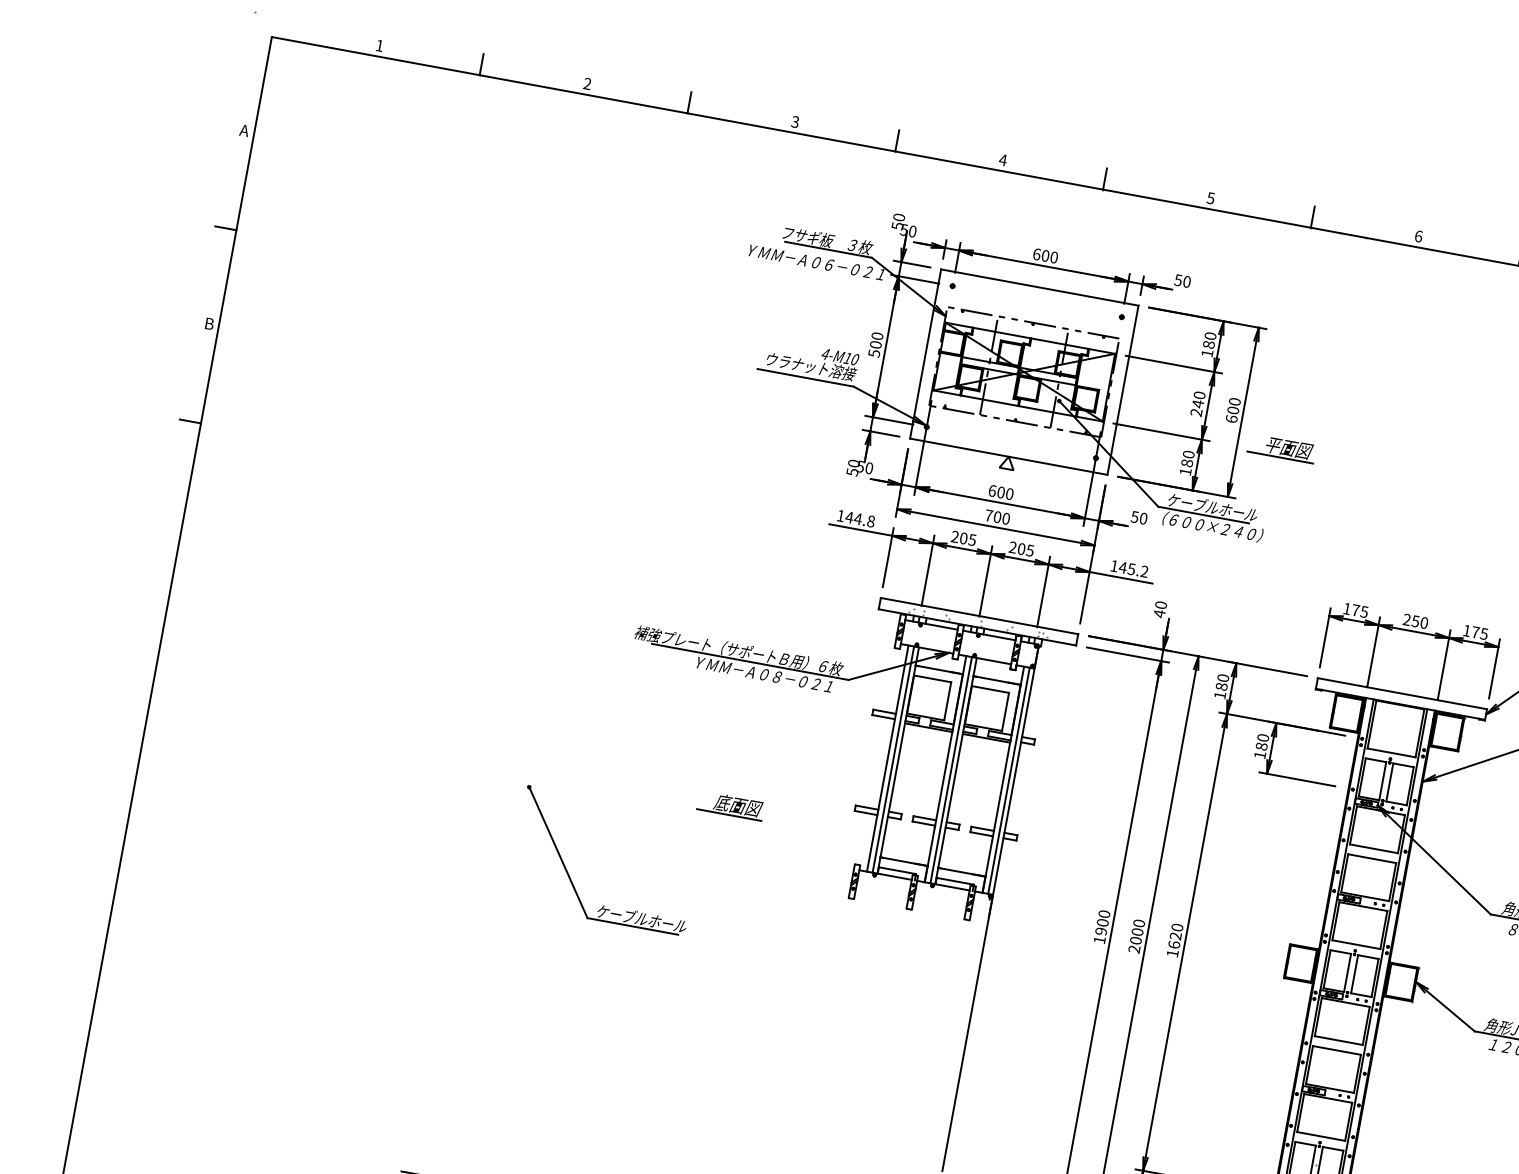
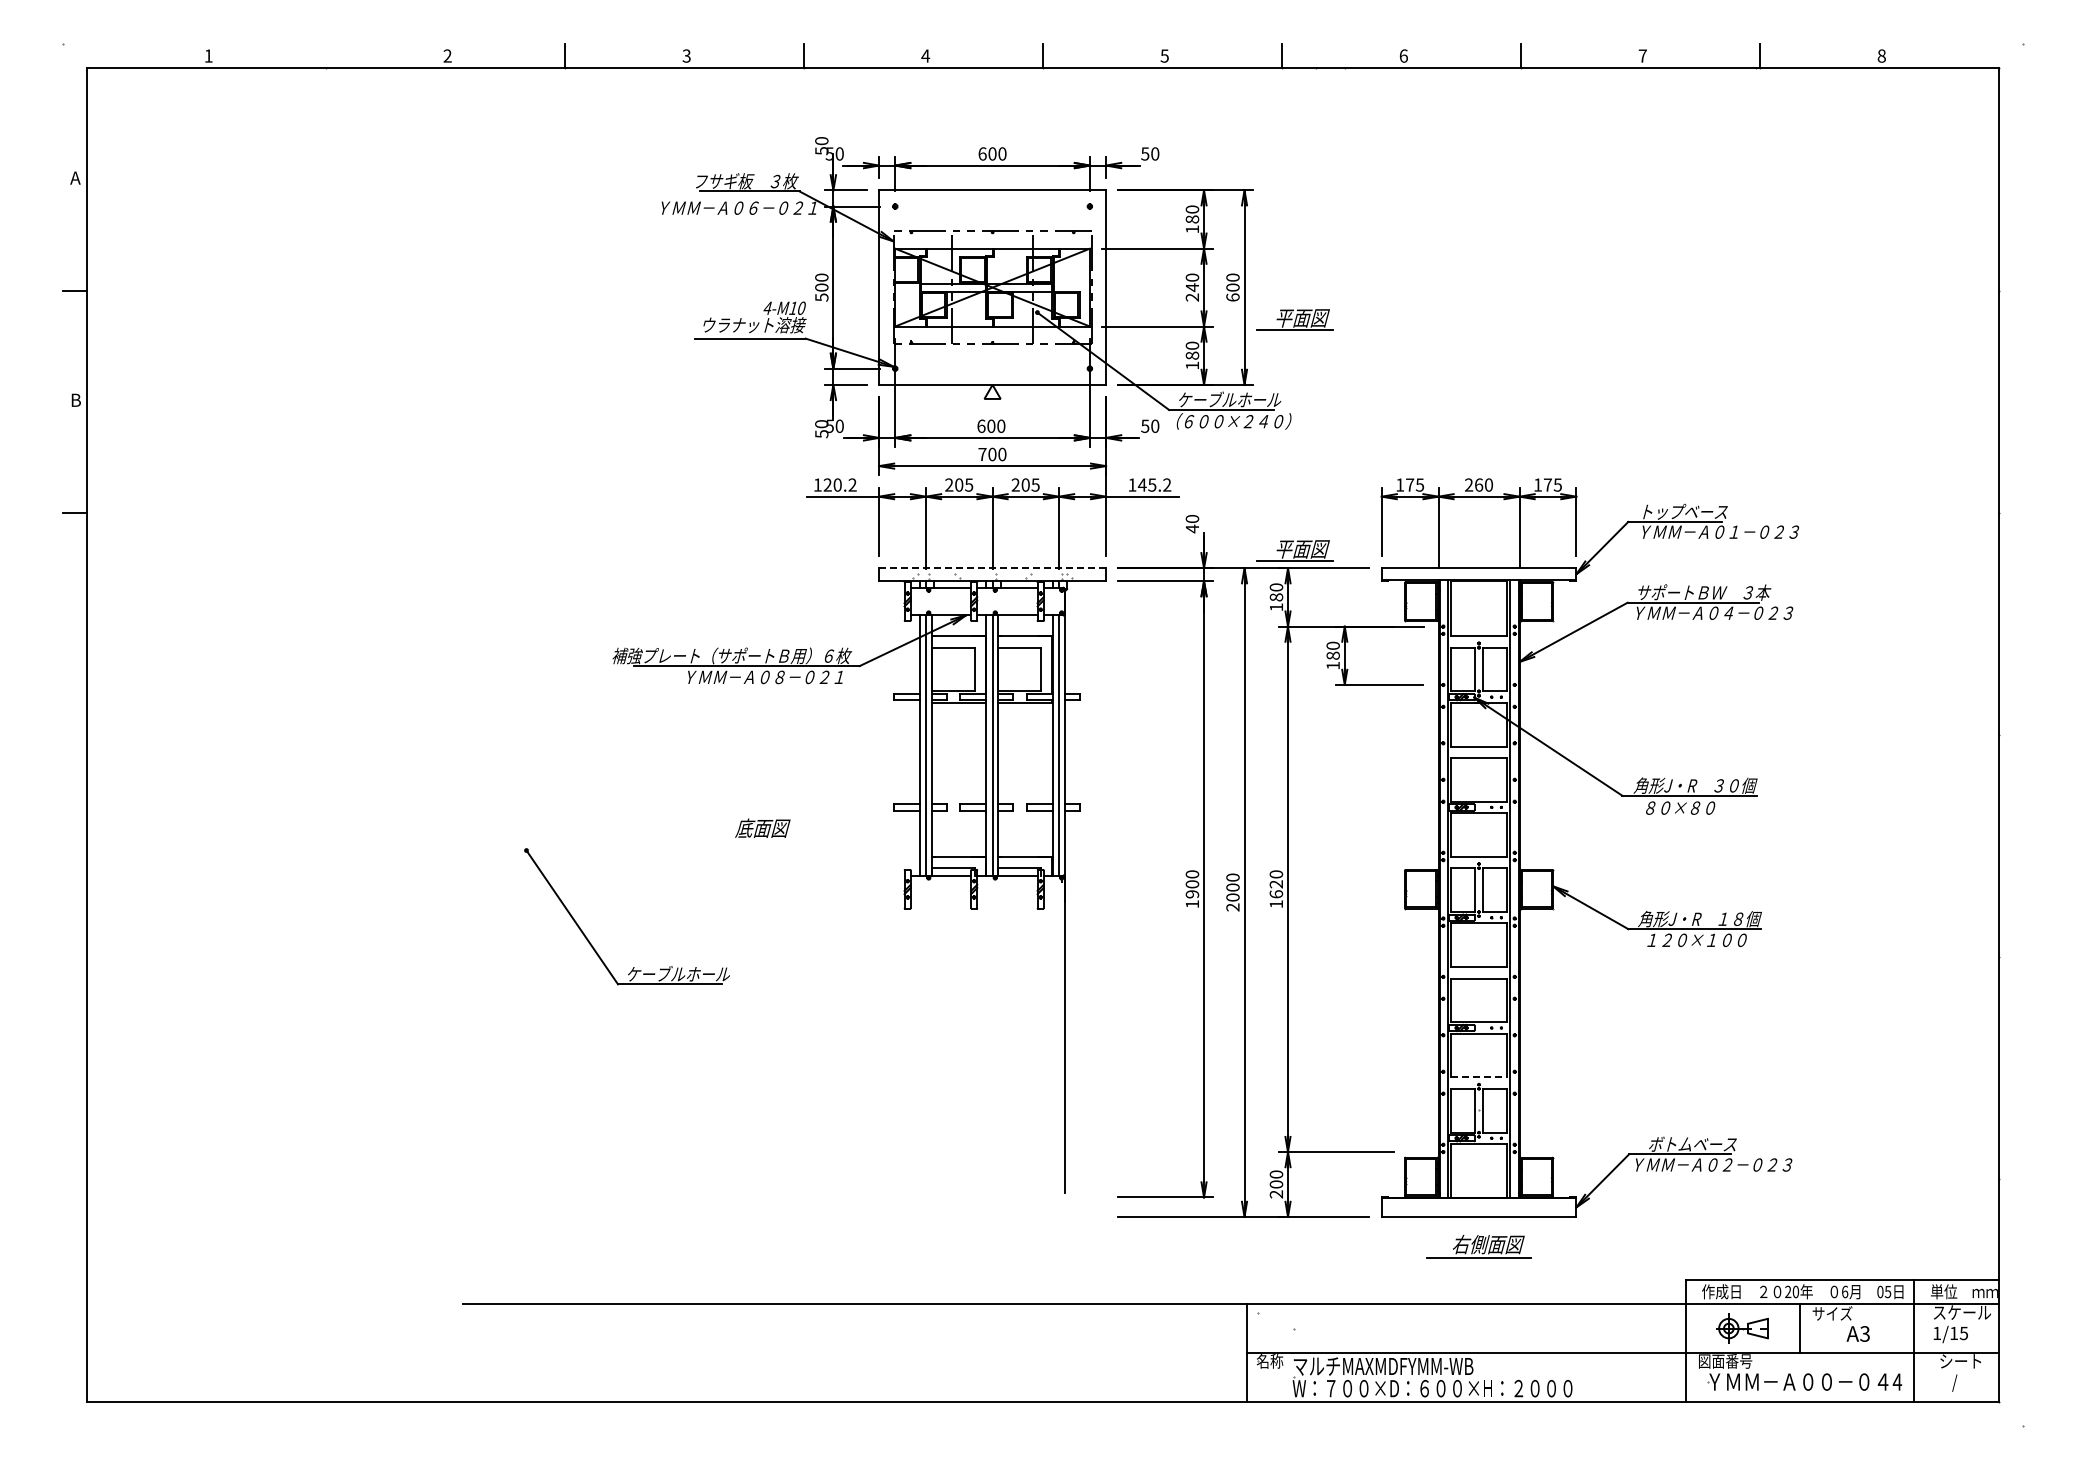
line: (481, 64) -> (325, 56), removed
text: (859, 518) -> (839, 484), 144.8 -> 120.2
line: (979, 616) -> (992, 568), solid -> dashed
text: (1415, 620) -> (1478, 484), 250 -> 260
part: (1244, 648) -> (1294, 550), added
line: (729, 814) -> (754, 840), removed
line: (1321, 1136) -> (1479, 1077), solid -> dashed

